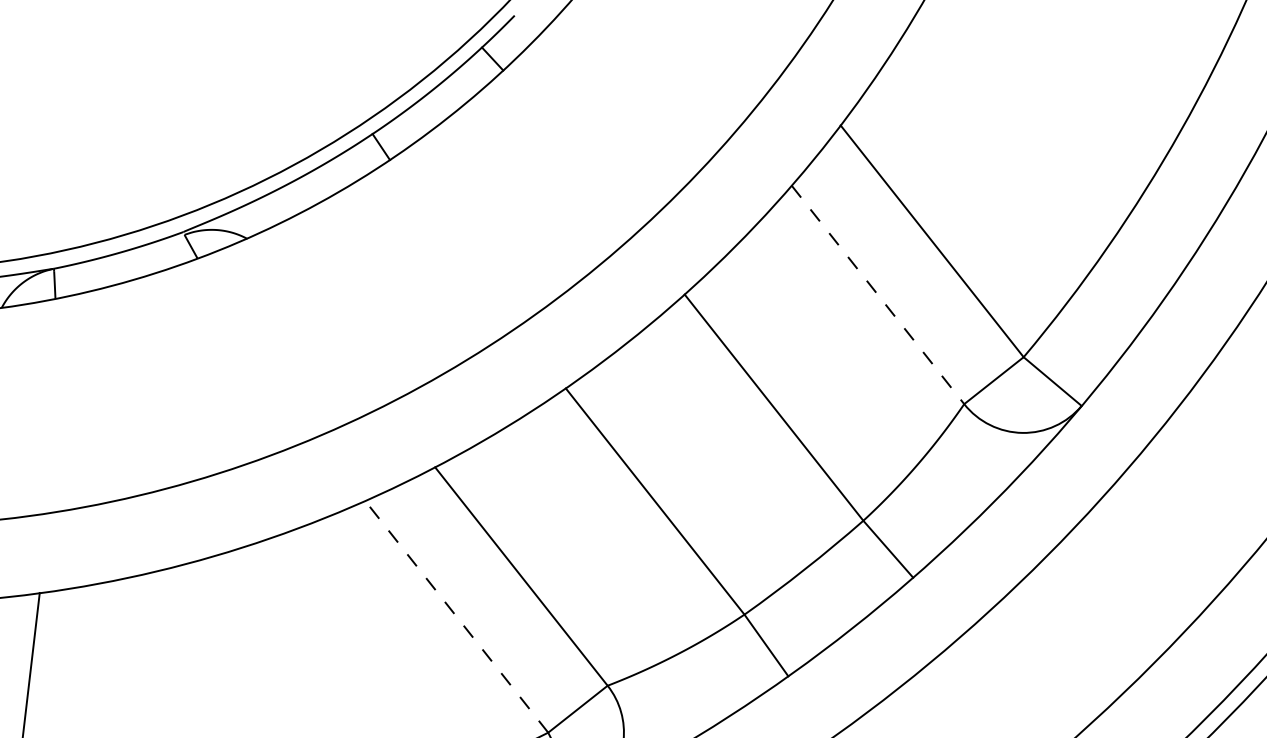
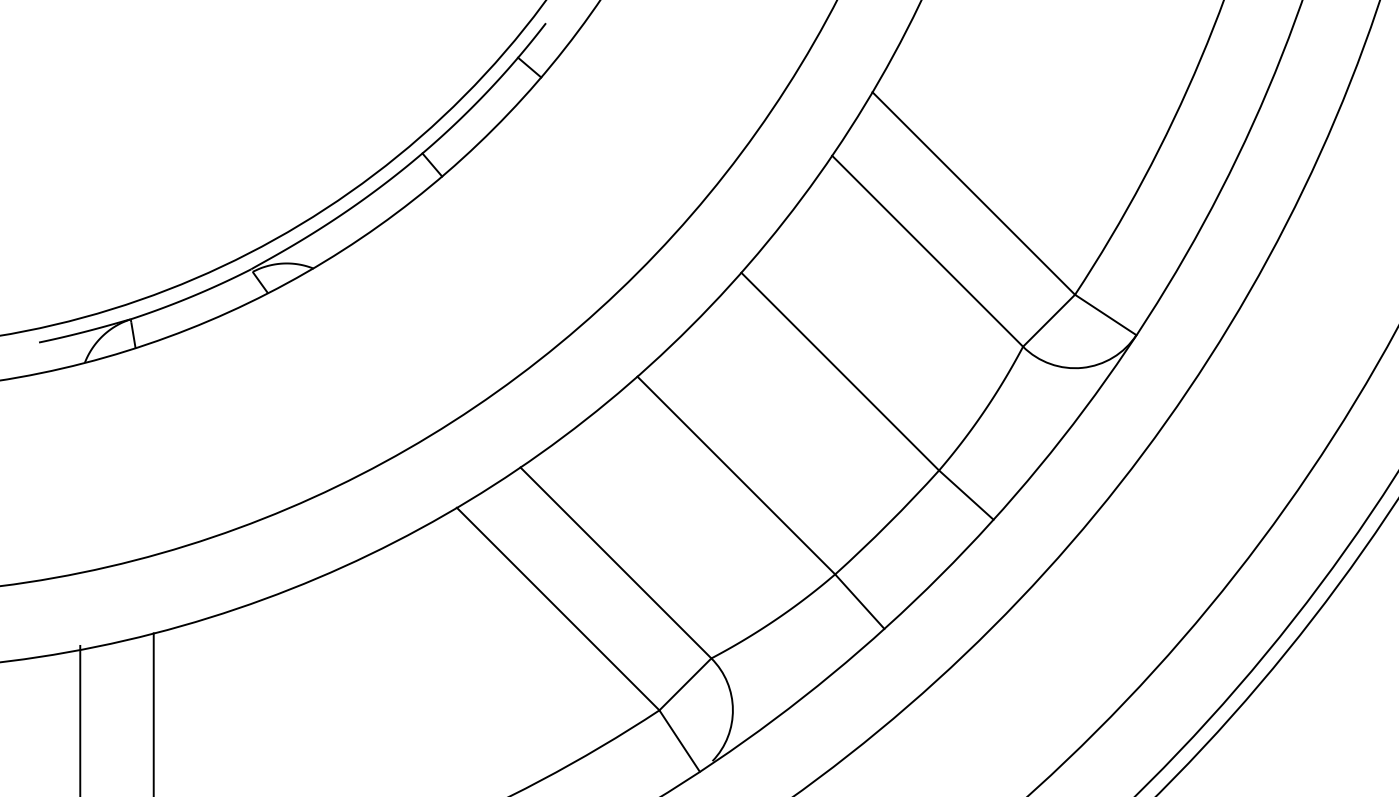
line: (877, 295) -> (927, 251), dashed -> solid
line: (456, 616) -> (557, 608), dashed -> solid

